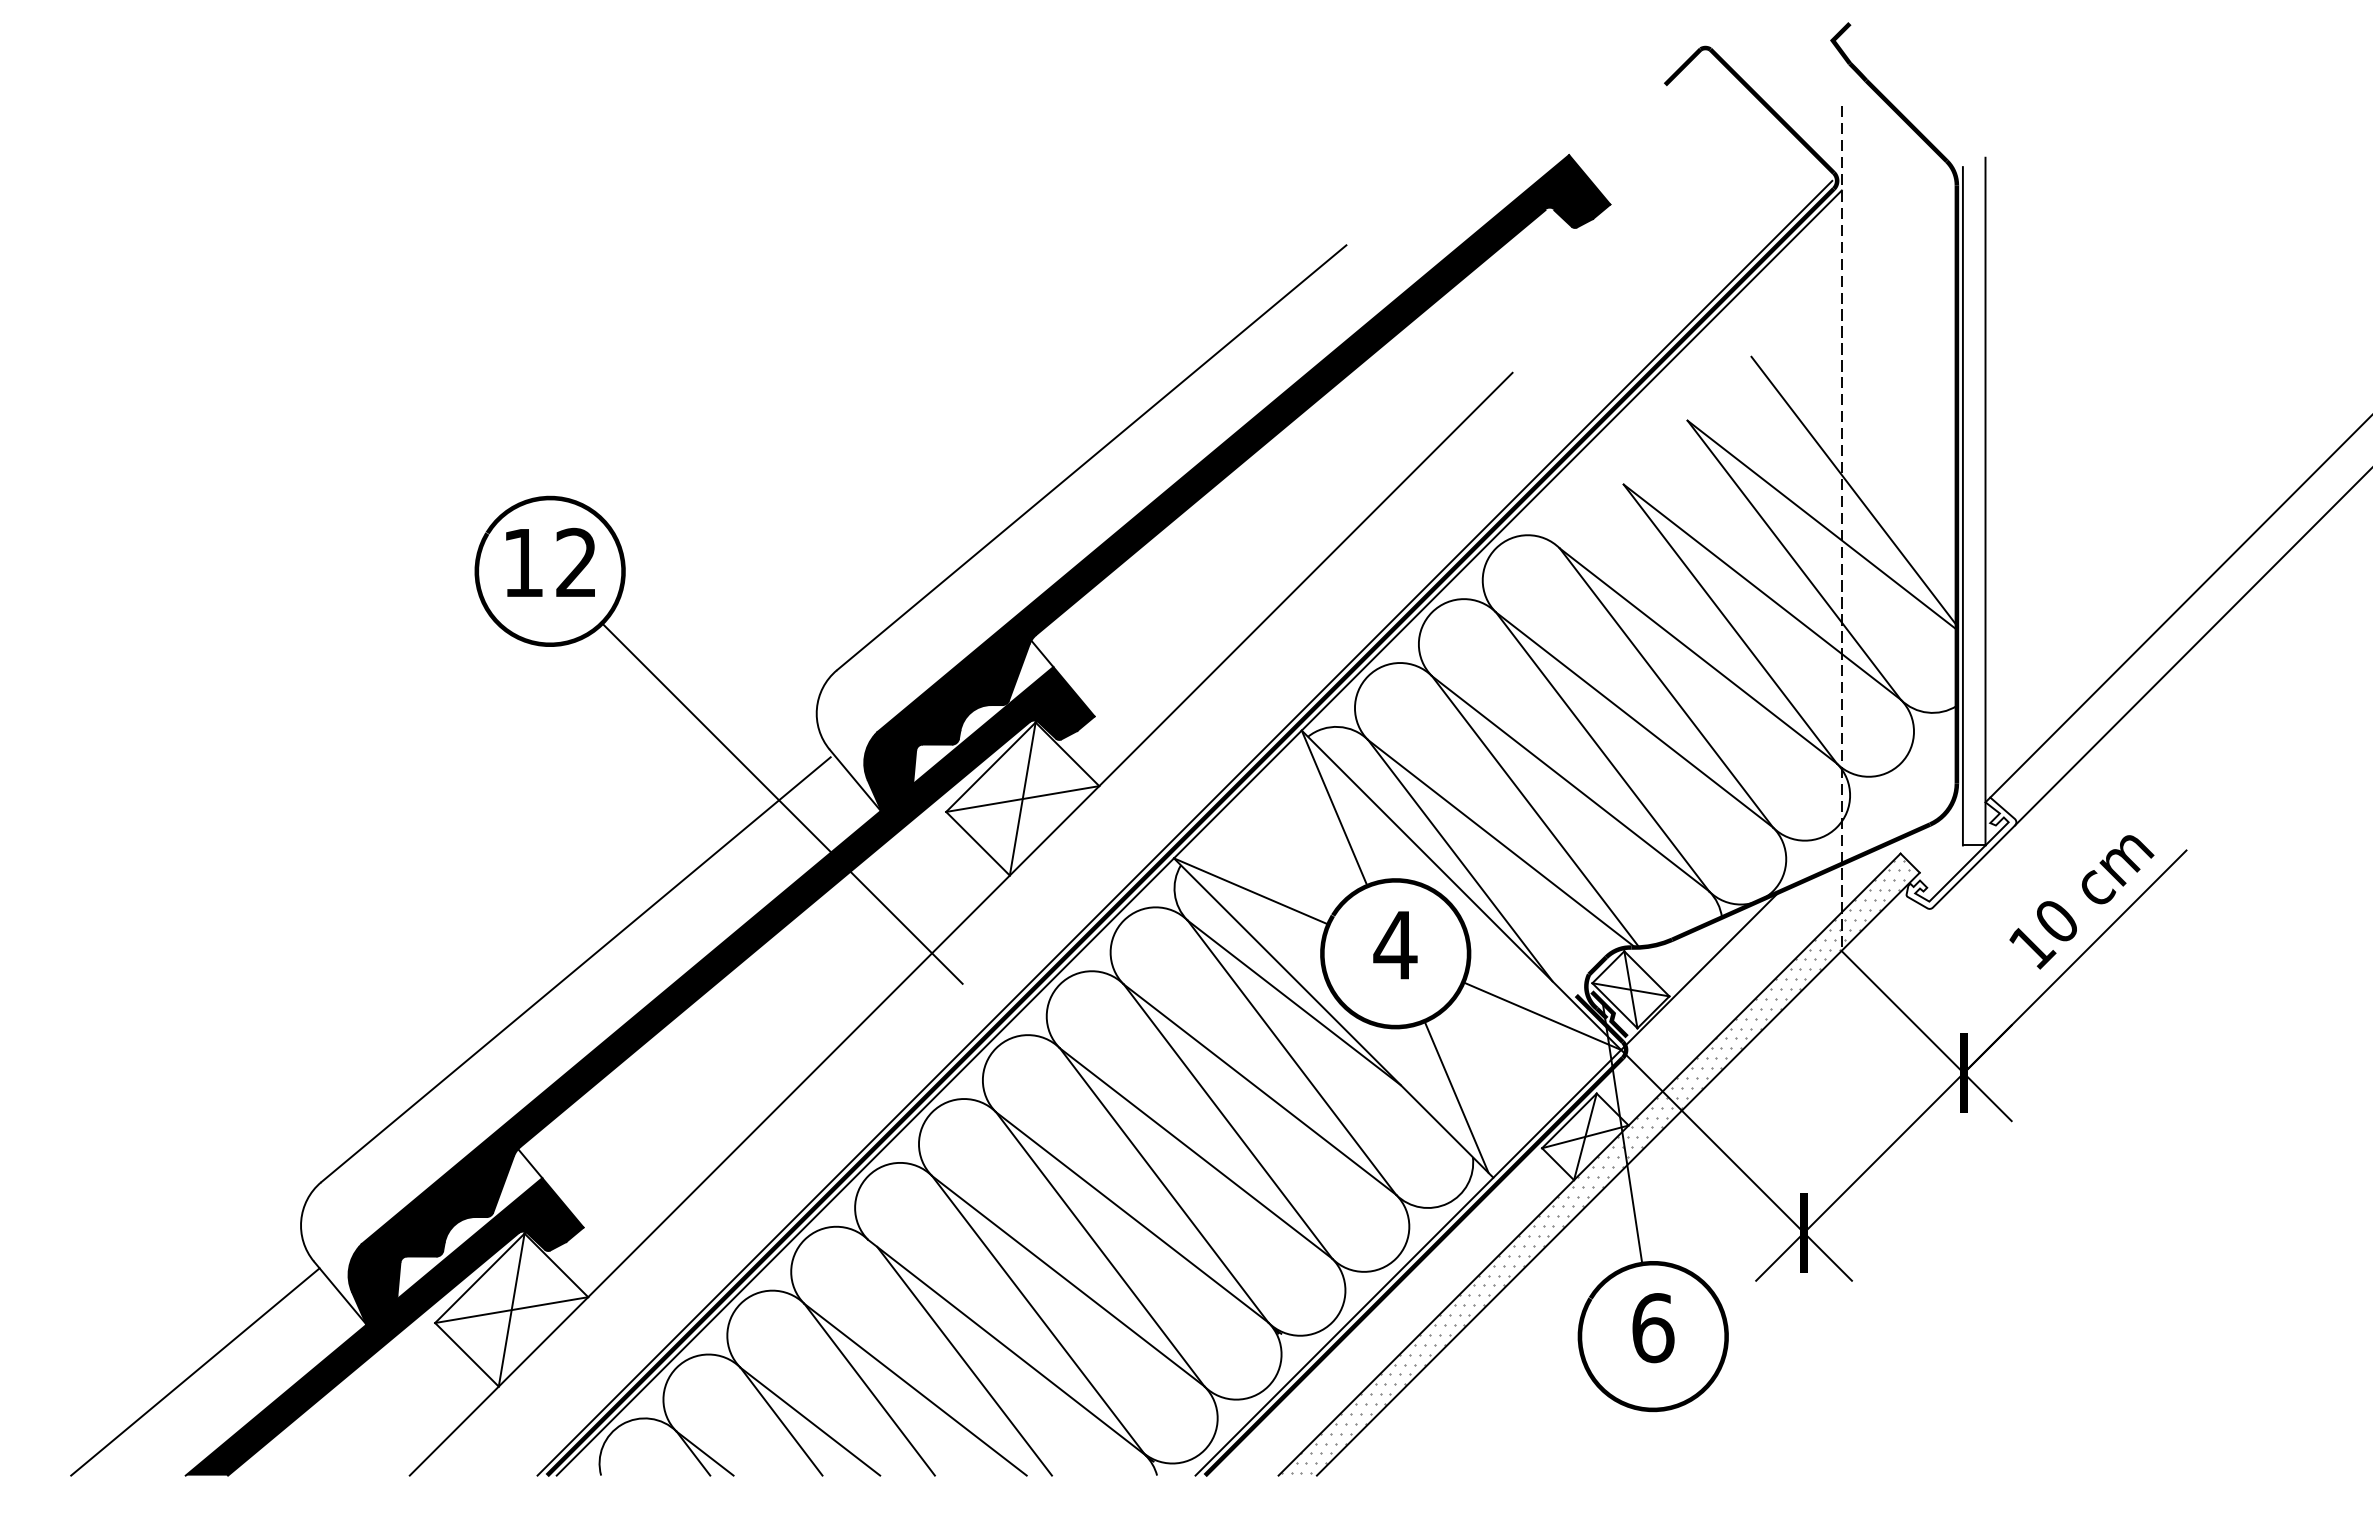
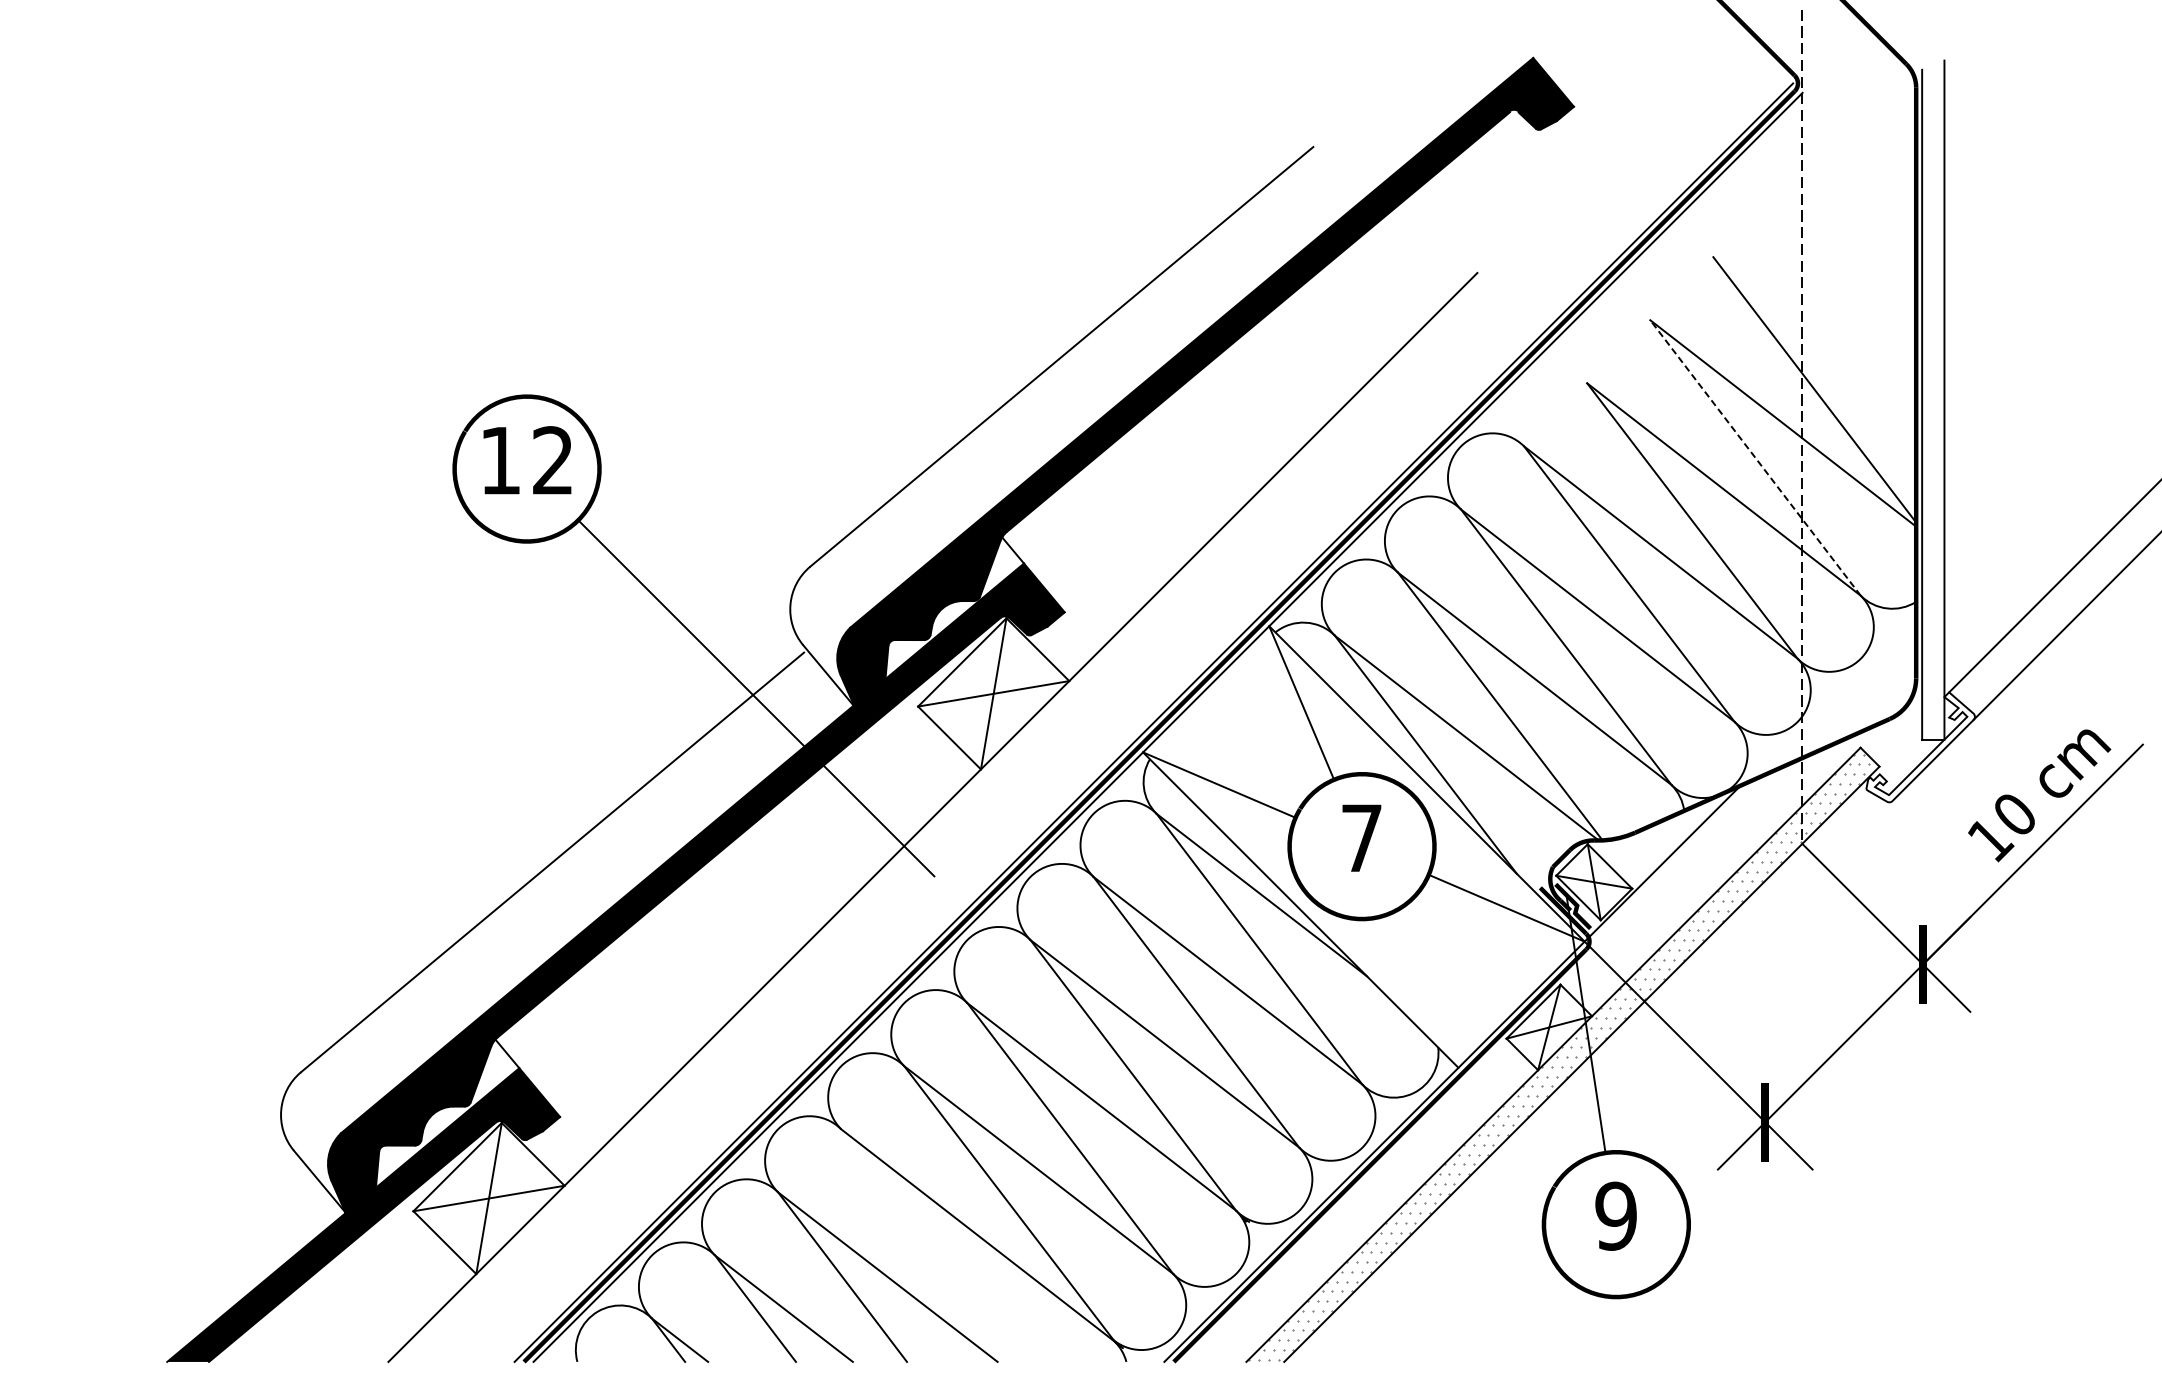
line: (1794, 560) -> (1755, 458), solid -> dashed
text: (1395, 945) -> (1361, 838), 4 -> 7
line: (1456, 1096) -> (1422, 987), removed
text: (1653, 1328) -> (1616, 1216), 6 -> 9
line: (964, 1360) -> (936, 1248), removed
line: (195, 1371) -> (176, 1259), removed

